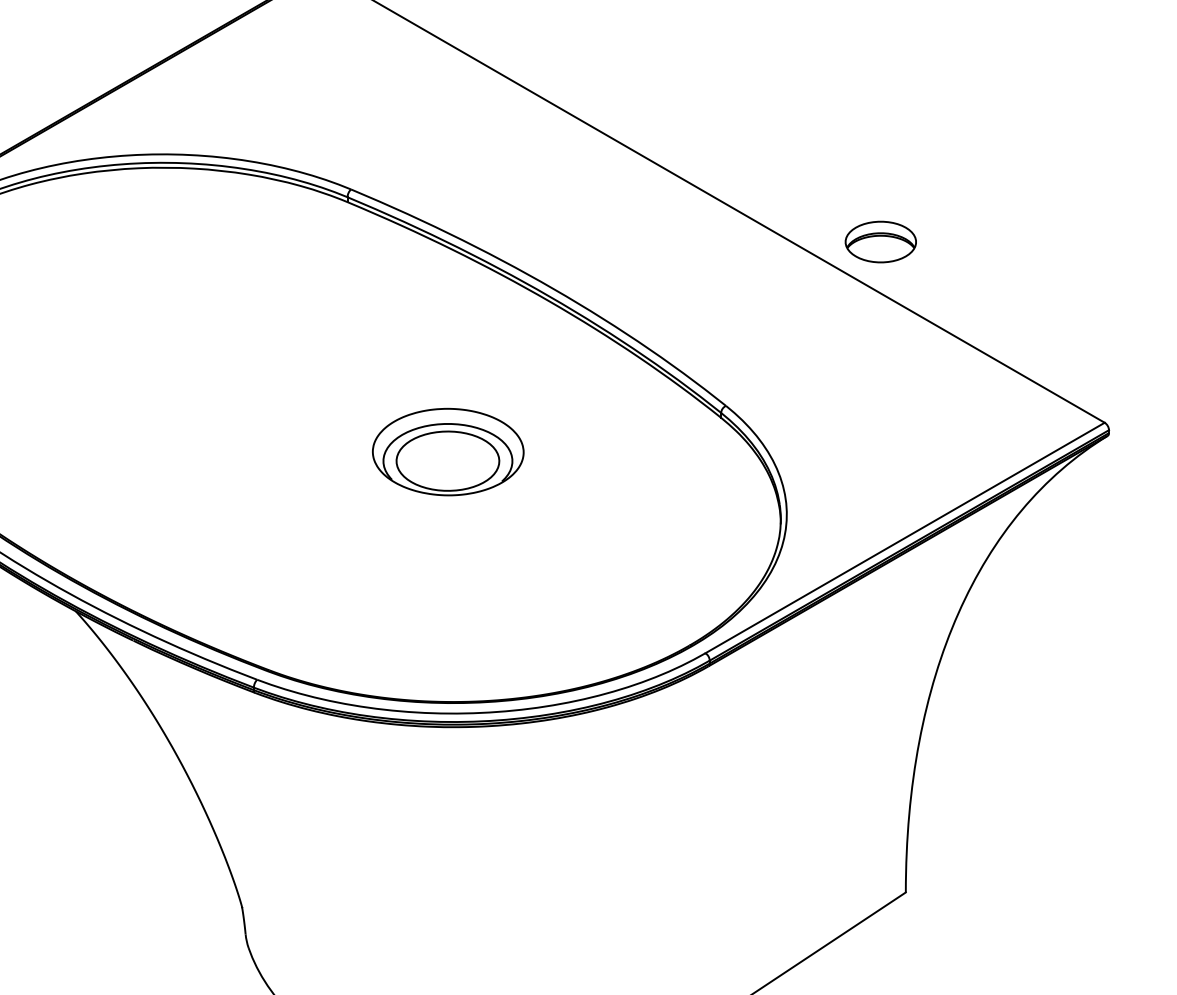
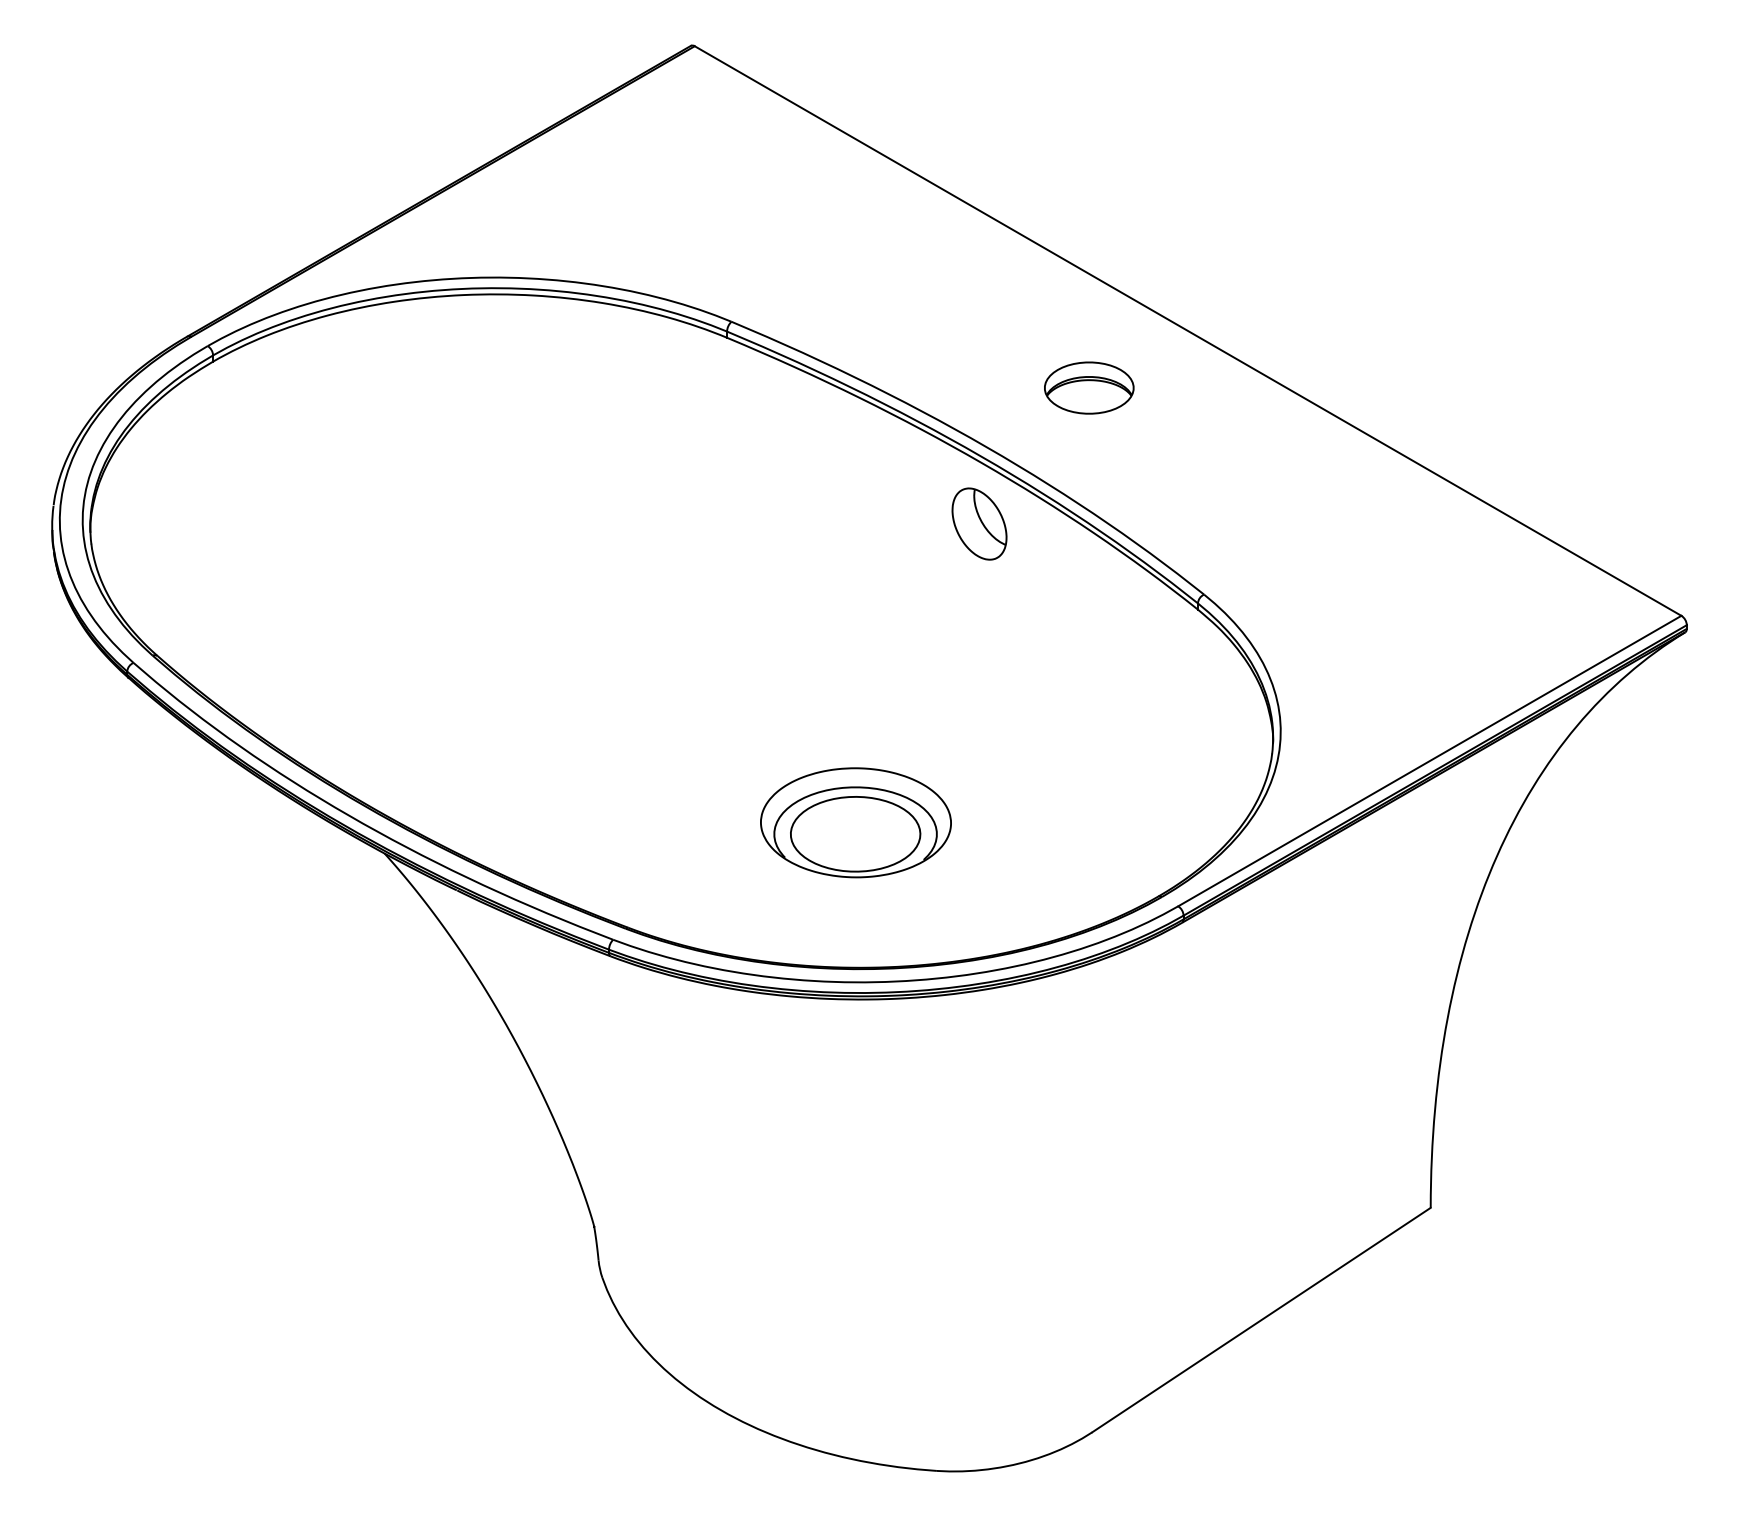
part: (881, 241) -> (1089, 387), moved
part: (547, 349) -> (979, 523), added
part: (447, 451) -> (855, 822), moved

